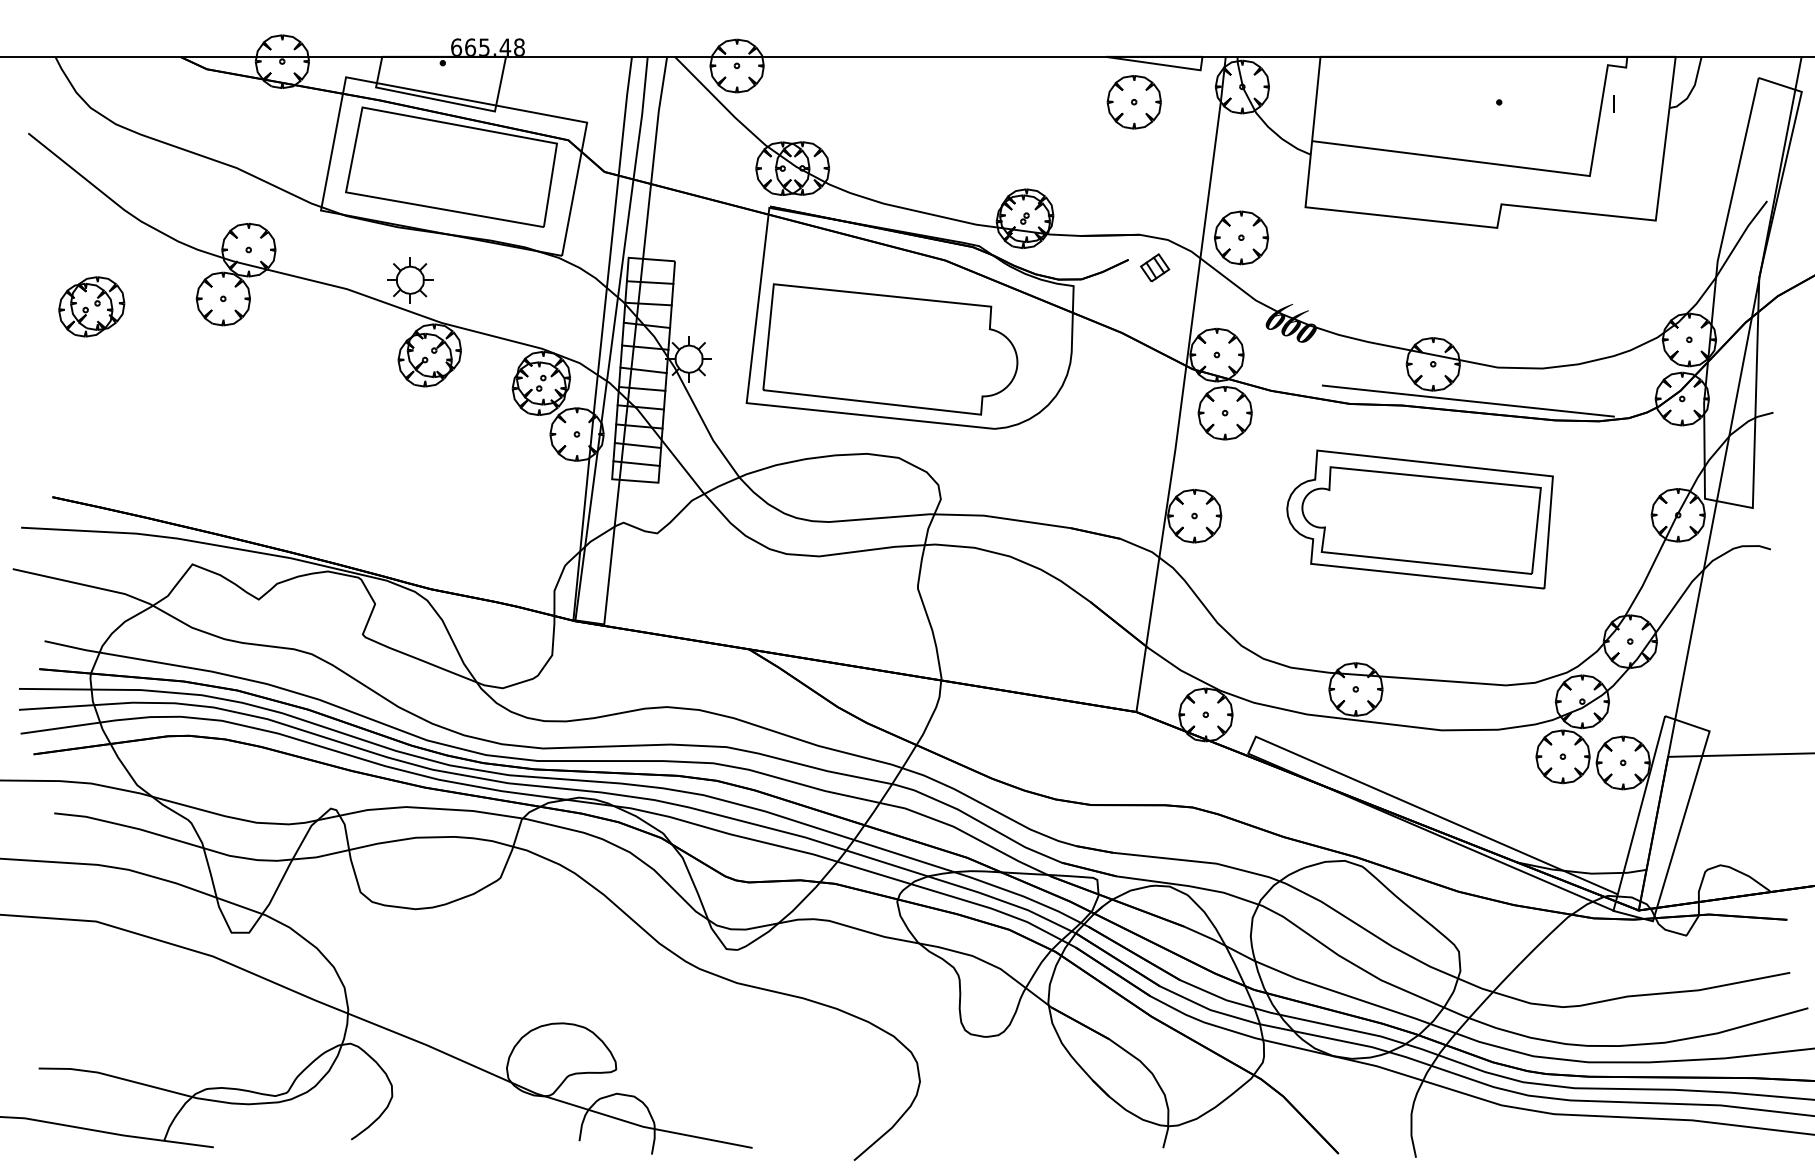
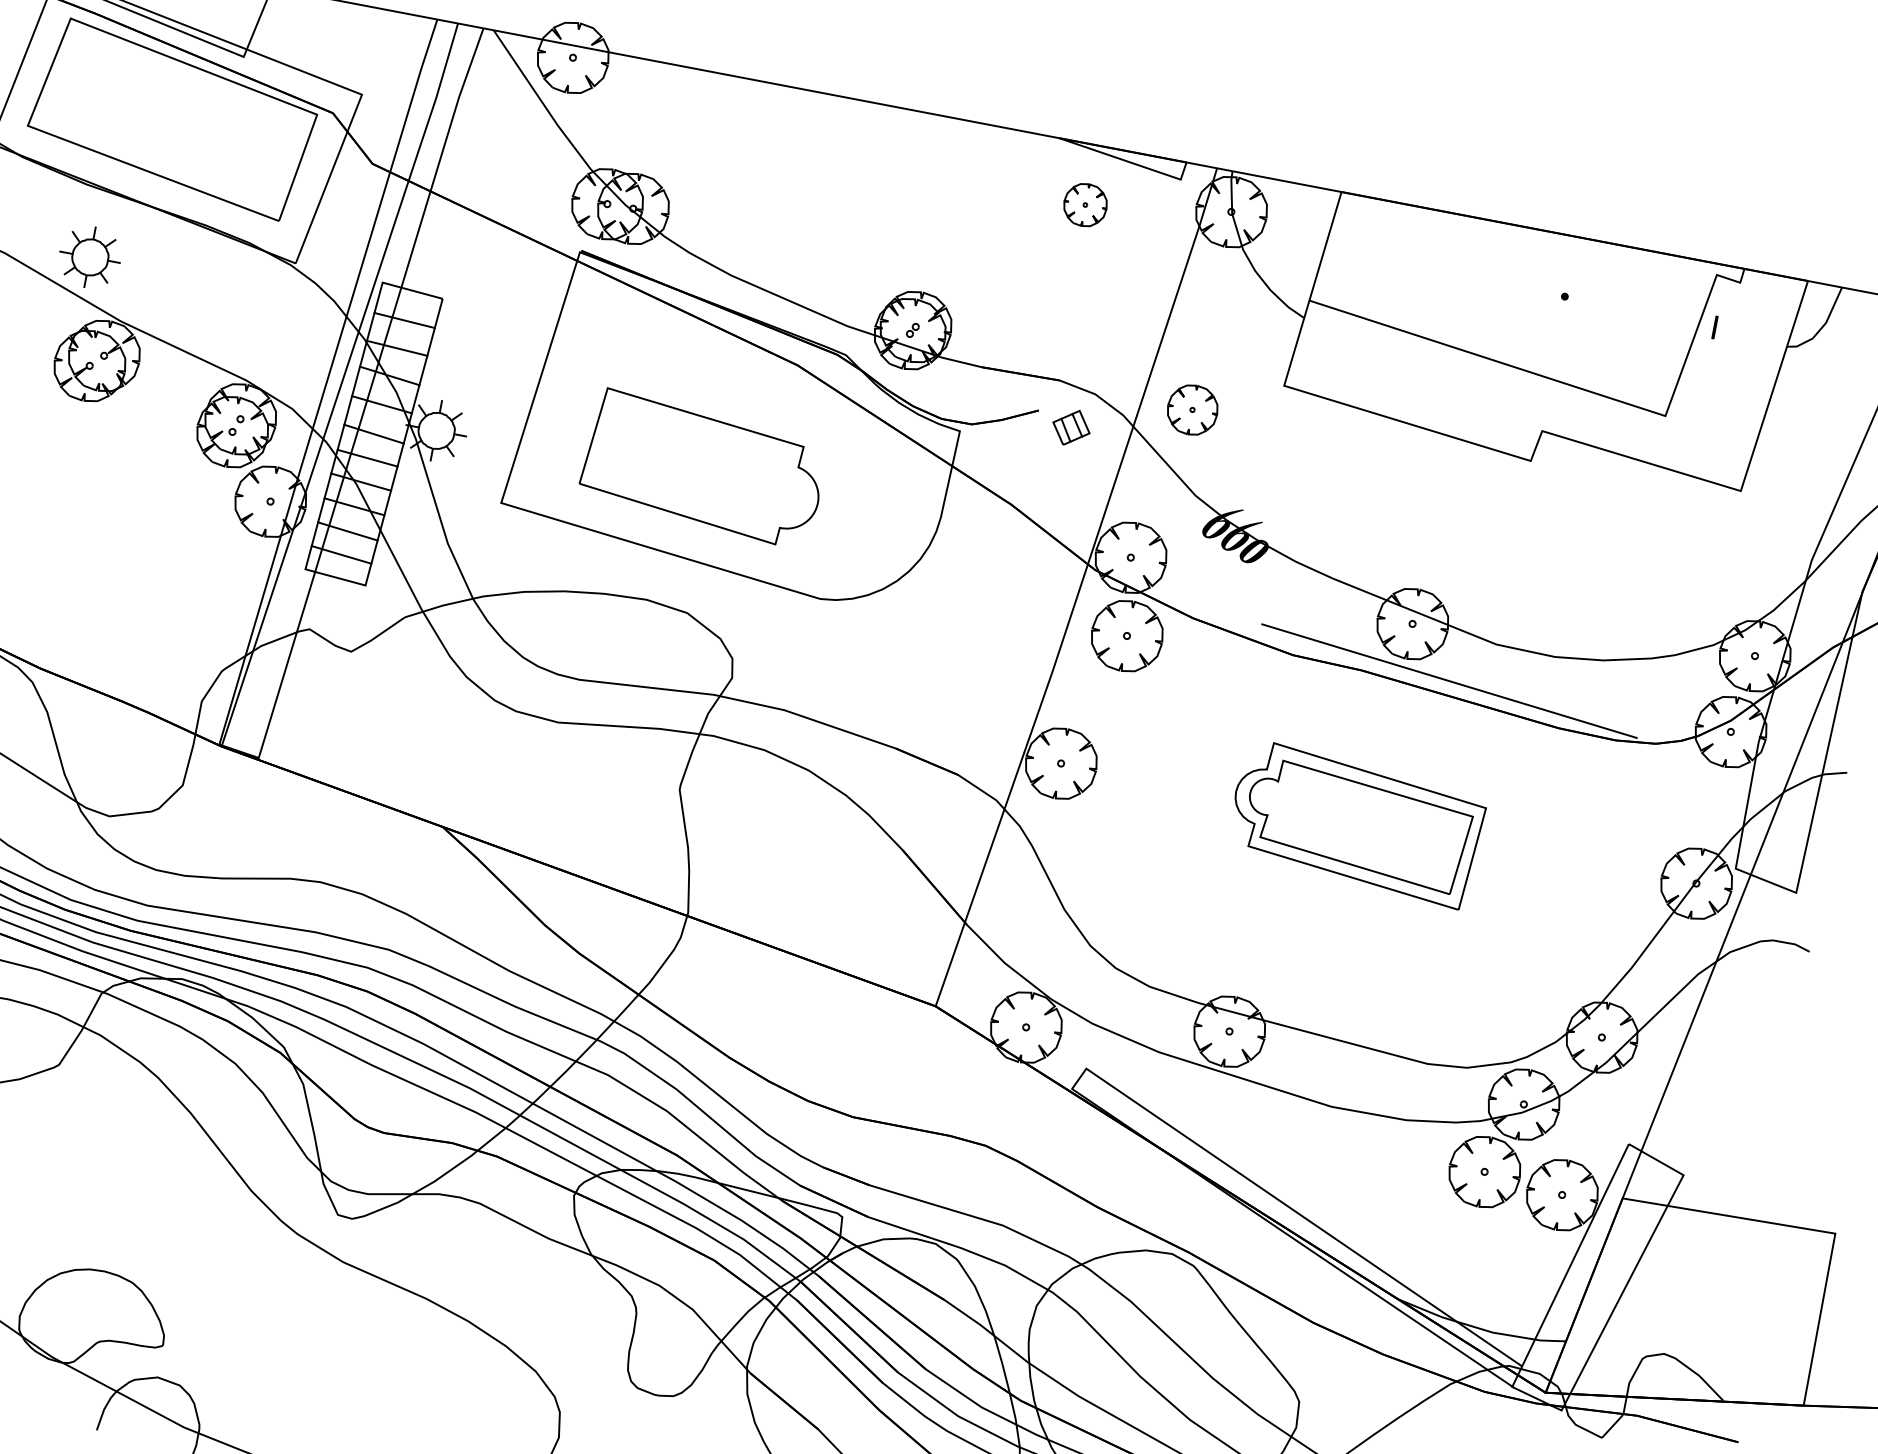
part: (1133, 102) -> (1084, 205), size x0.6
part: (1241, 237) -> (1192, 409), size x0.7
part: (890, 349) -> (703, 468), size x0.7
part: (1419, 519) -> (1355, 824), size x0.7

